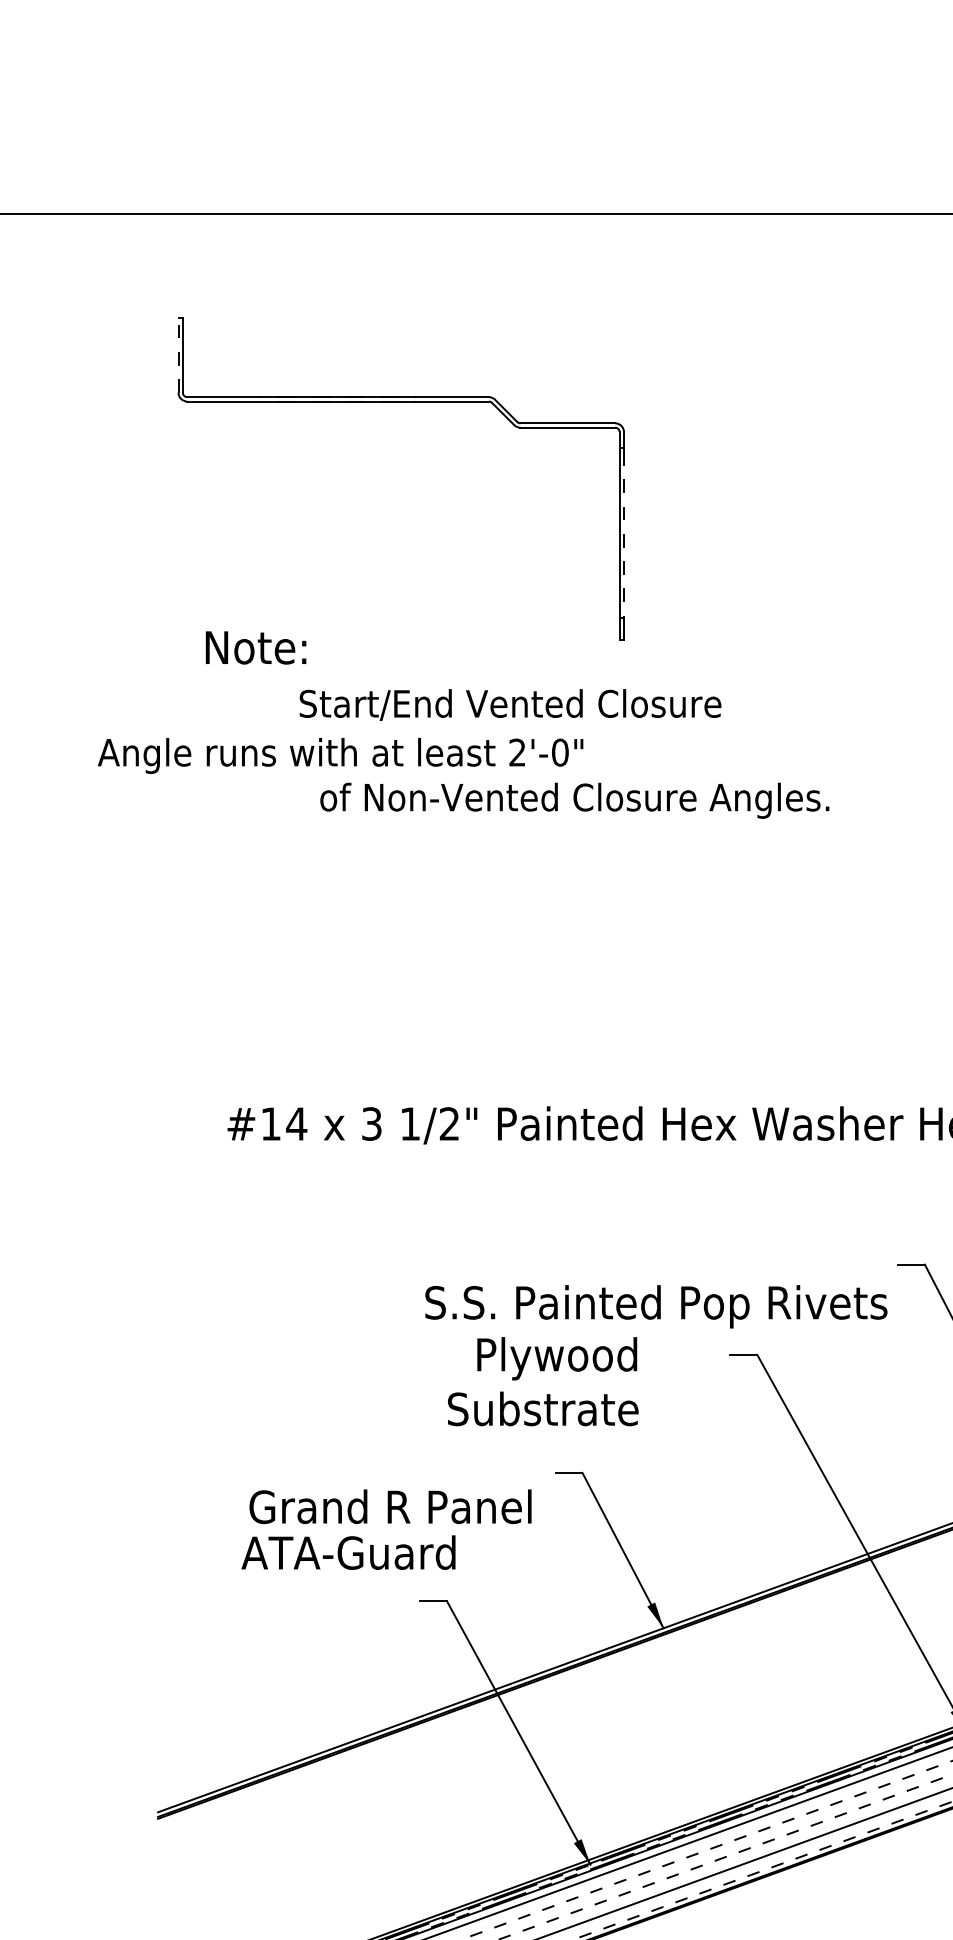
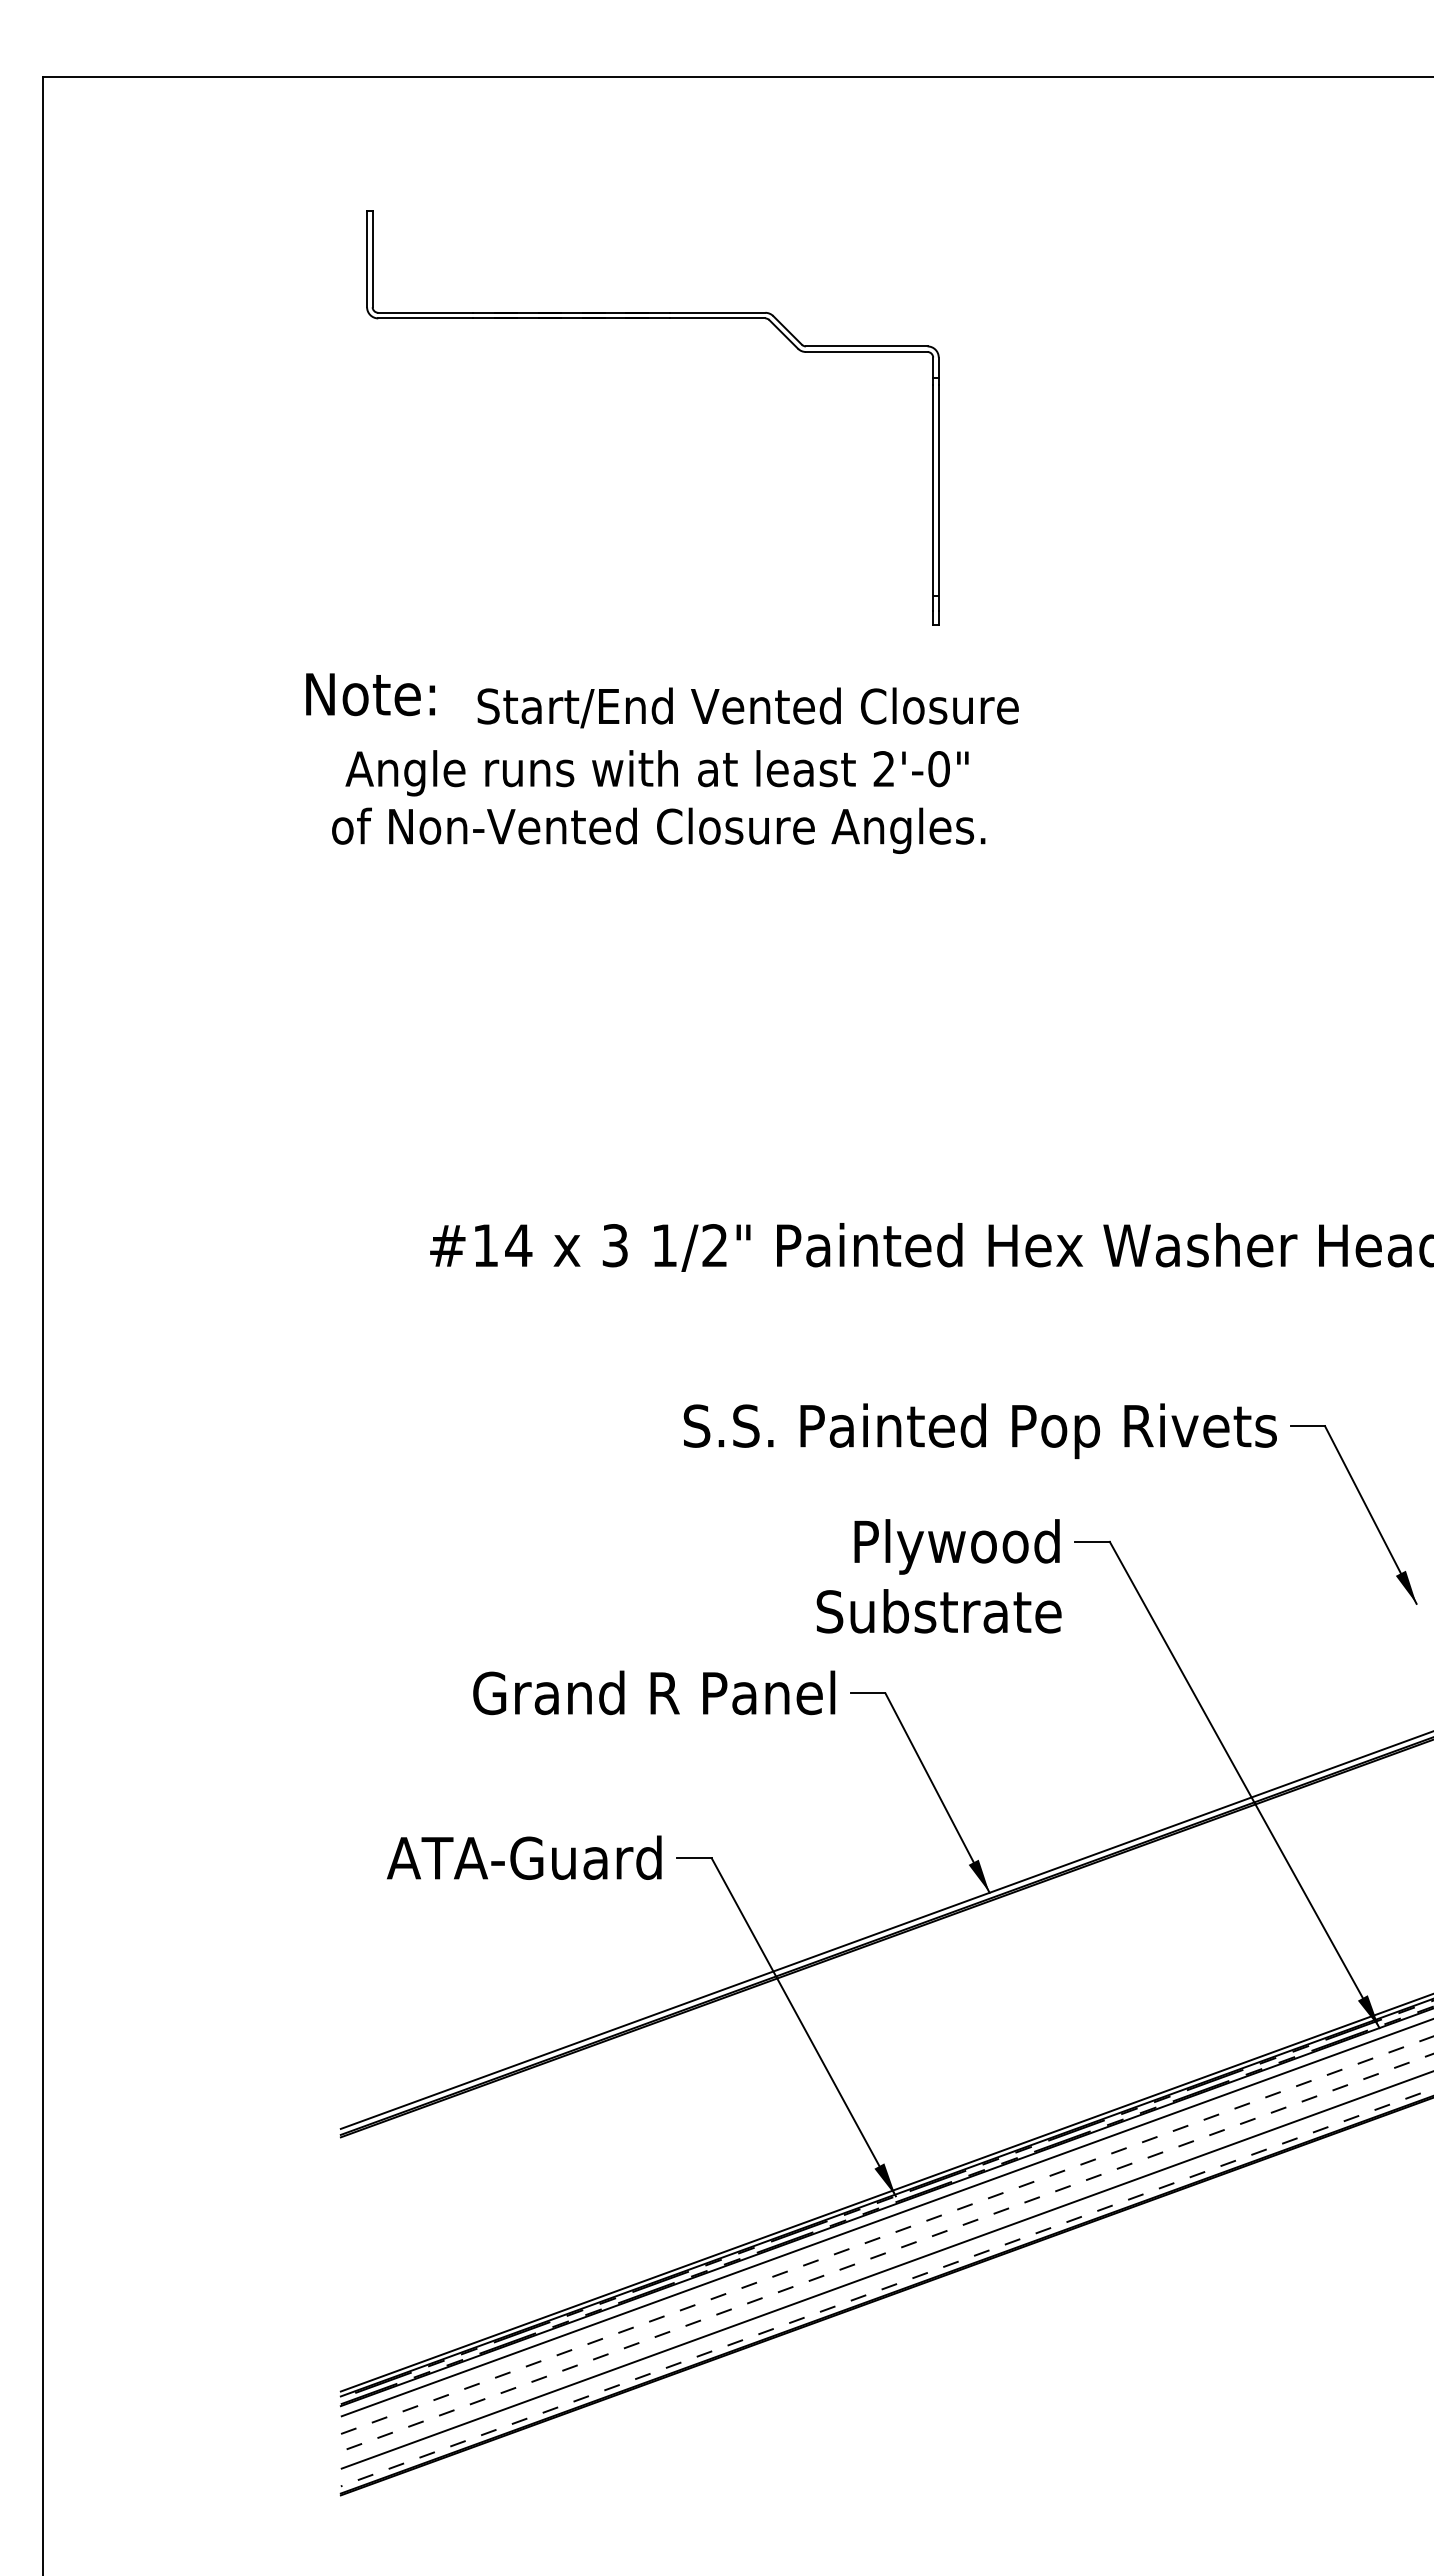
line: (178, 354) -> (367, 258), dashed -> solid
line: (623, 541) -> (938, 497), dashed -> solid
text: (255, 647) -> (370, 694), moved
text: (509, 704) -> (747, 707), moved
text: (340, 756) -> (656, 773), moved
text: (574, 800) -> (658, 830), moved
text: (655, 1306) -> (979, 1430), moved
text: (542, 1381) -> (938, 1576), moved
text: (390, 1506) -> (654, 1692), moved
text: (348, 1552) -> (524, 1857), moved

